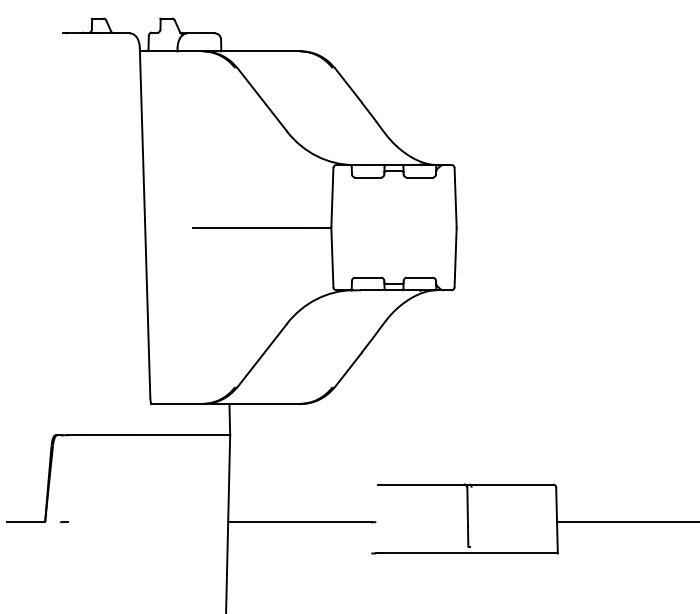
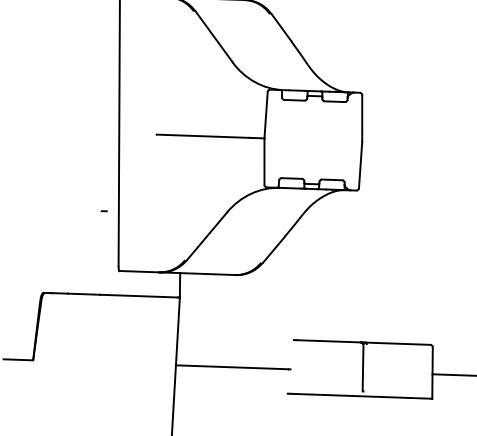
part: (63, 521) -> (103, 210), moved

